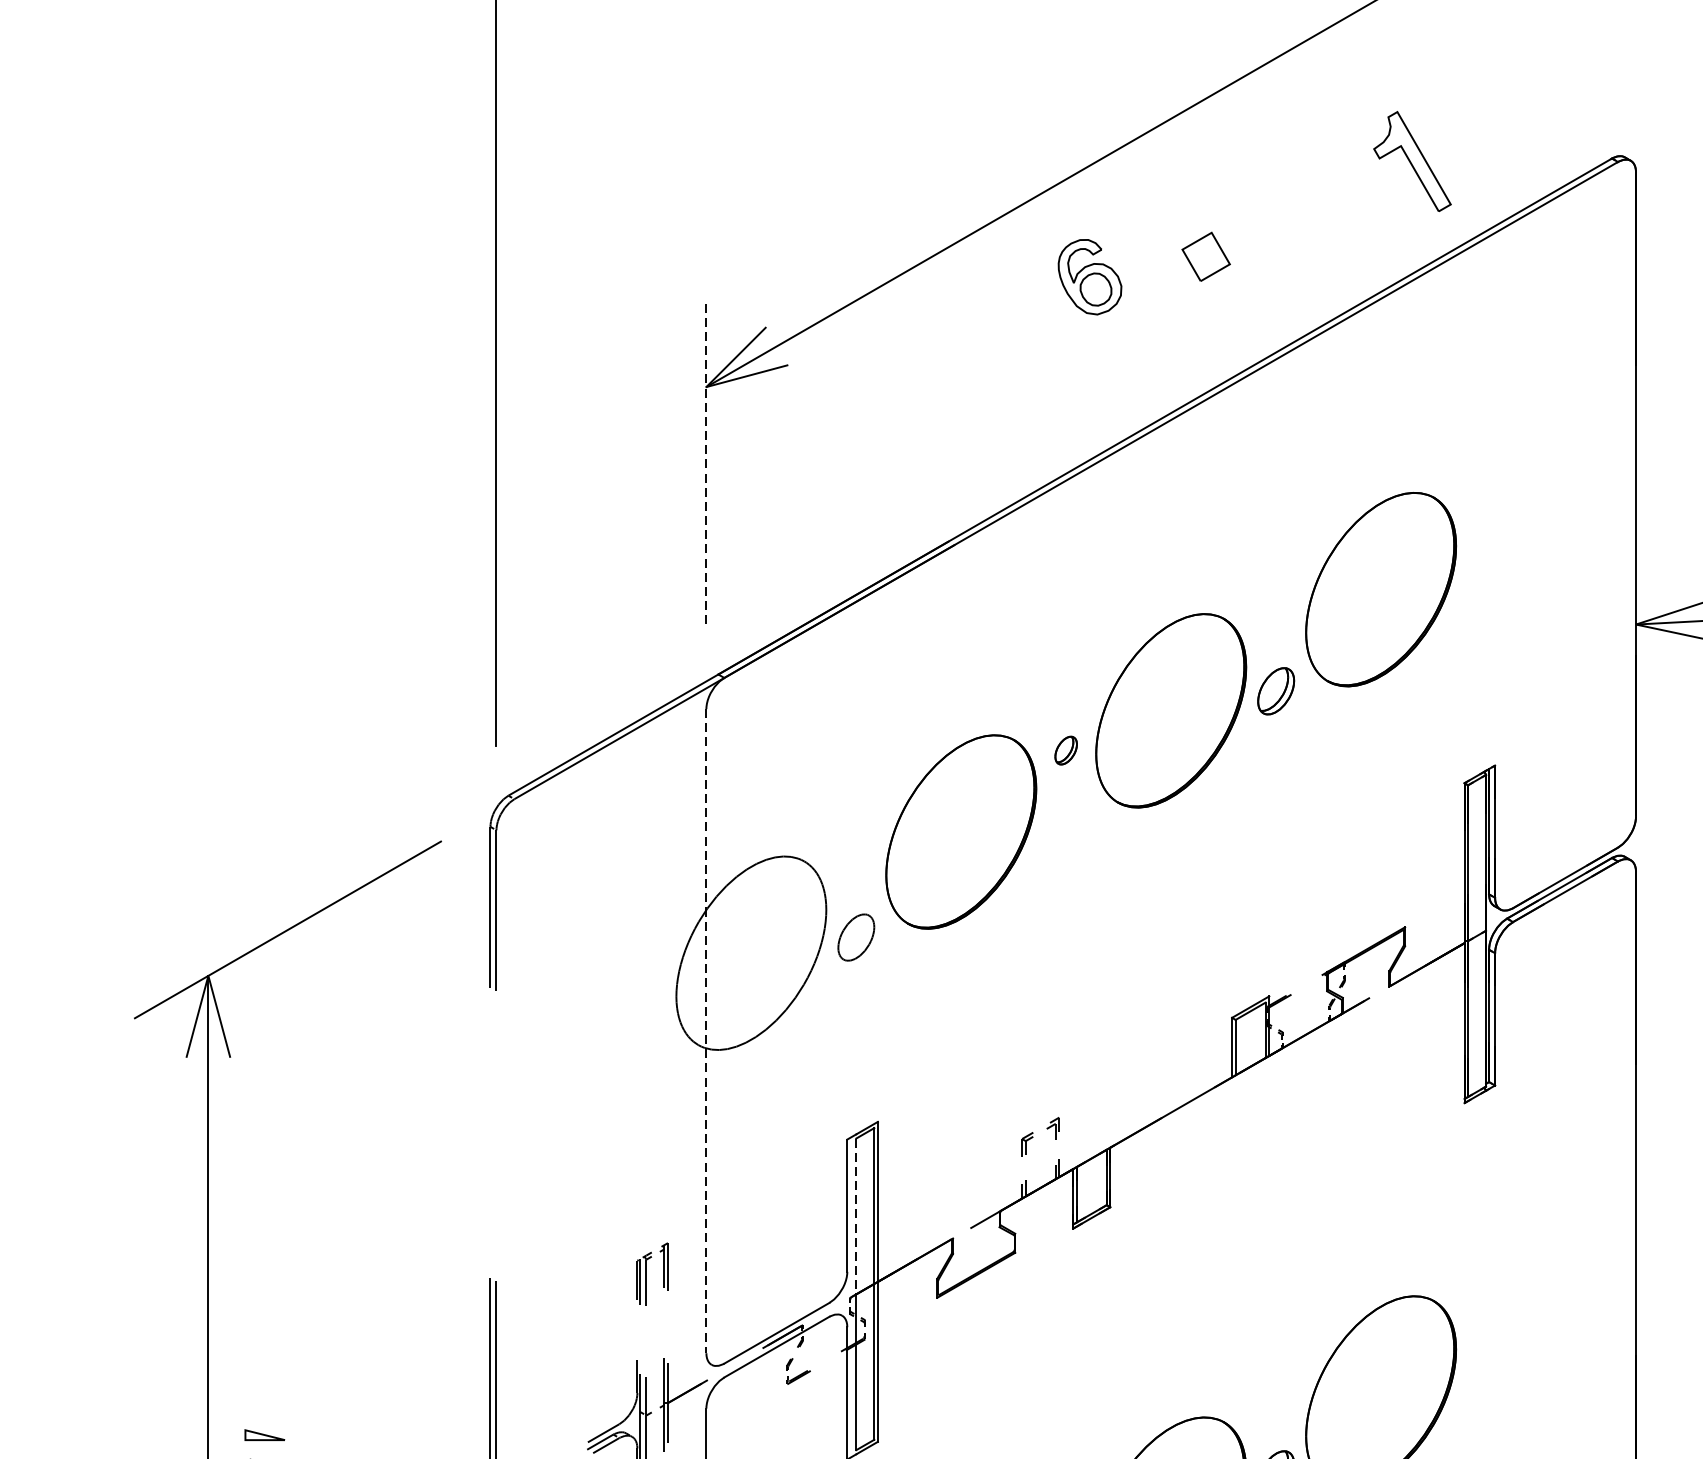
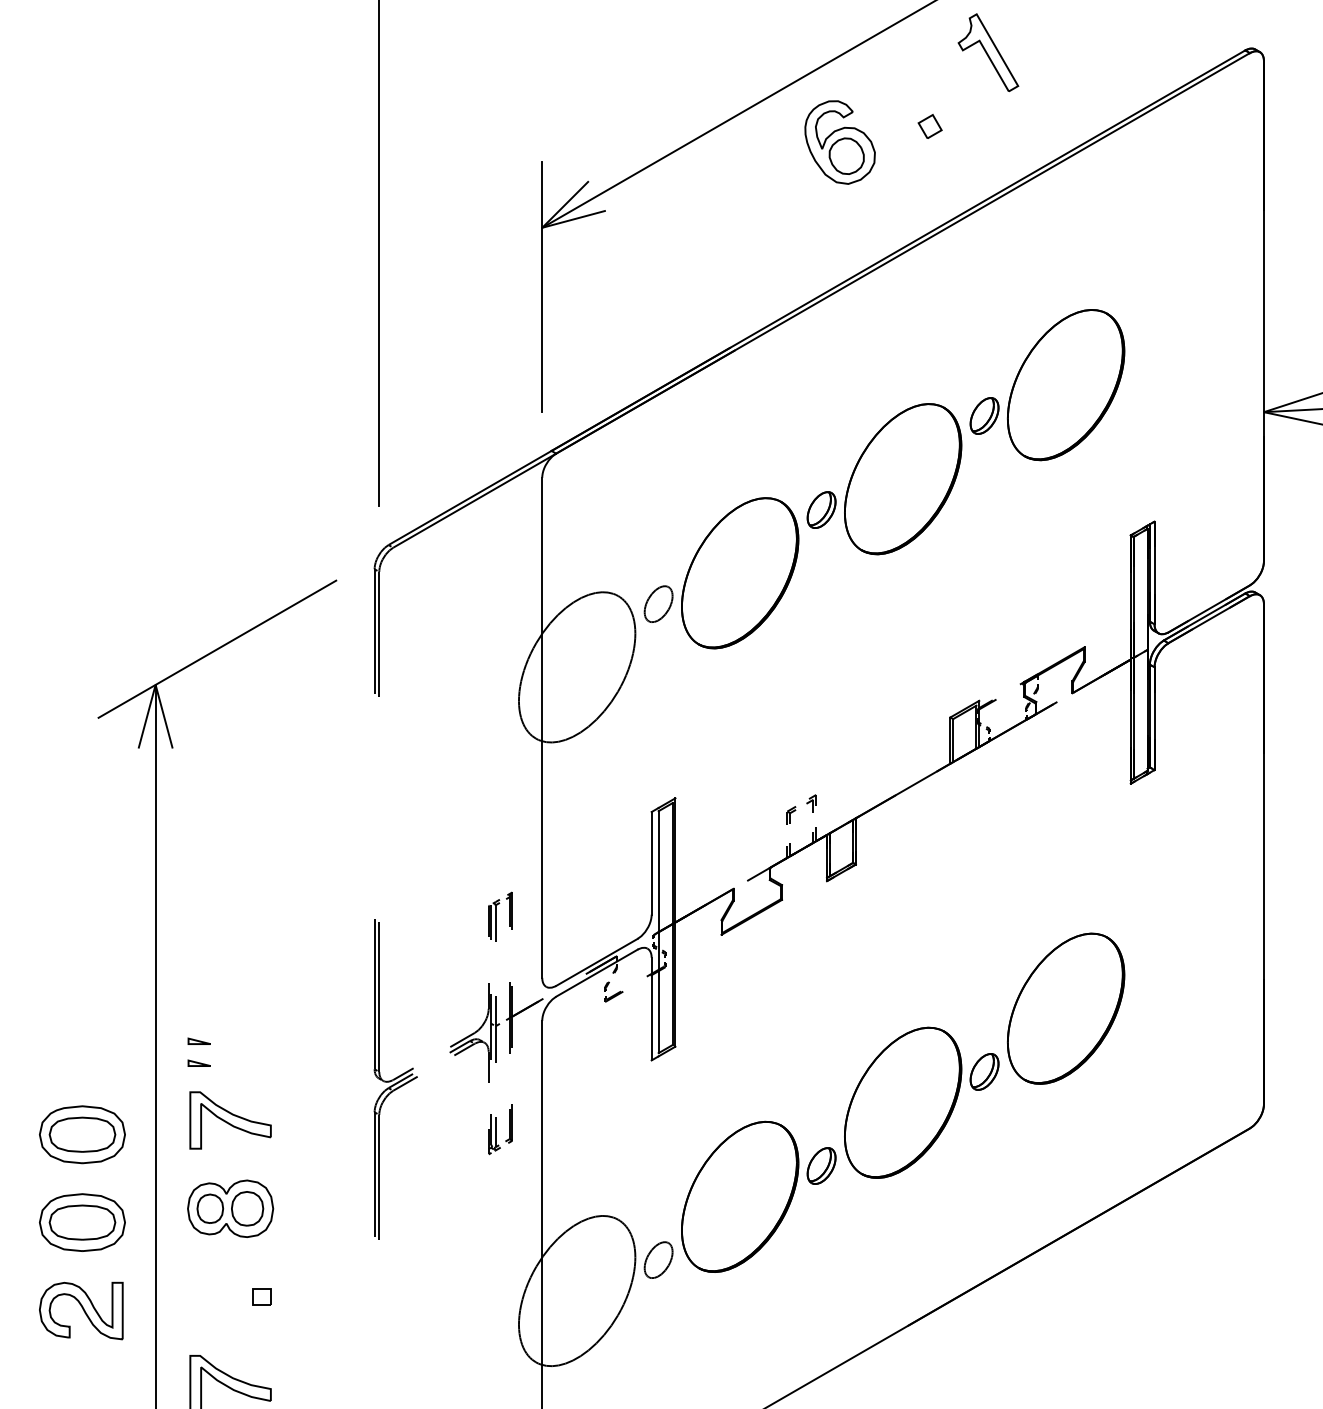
part: (1412, 161) -> (988, 52), moved
part: (1205, 256) -> (929, 126), size x0.62
part: (1089, 277) -> (839, 142), size x1.43
line: (706, 462) -> (542, 286), dashed -> solid
part: (1276, 690) -> (984, 415), moved
part: (1066, 749) -> (821, 509), size x1.67
part: (856, 936) -> (658, 603), moved
line: (706, 1031) -> (542, 728), dashed -> solid
line: (856, 1217) -> (658, 872), dashed -> solid
part: (263, 1433) -> (198, 1040), size x0.71

